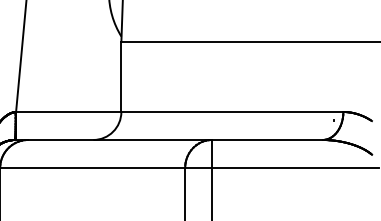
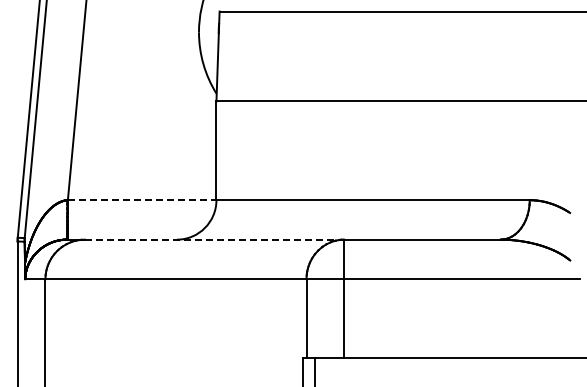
line: (68, 112) -> (142, 200), solid -> dashed
line: (119, 139) -> (214, 239), solid -> dashed

